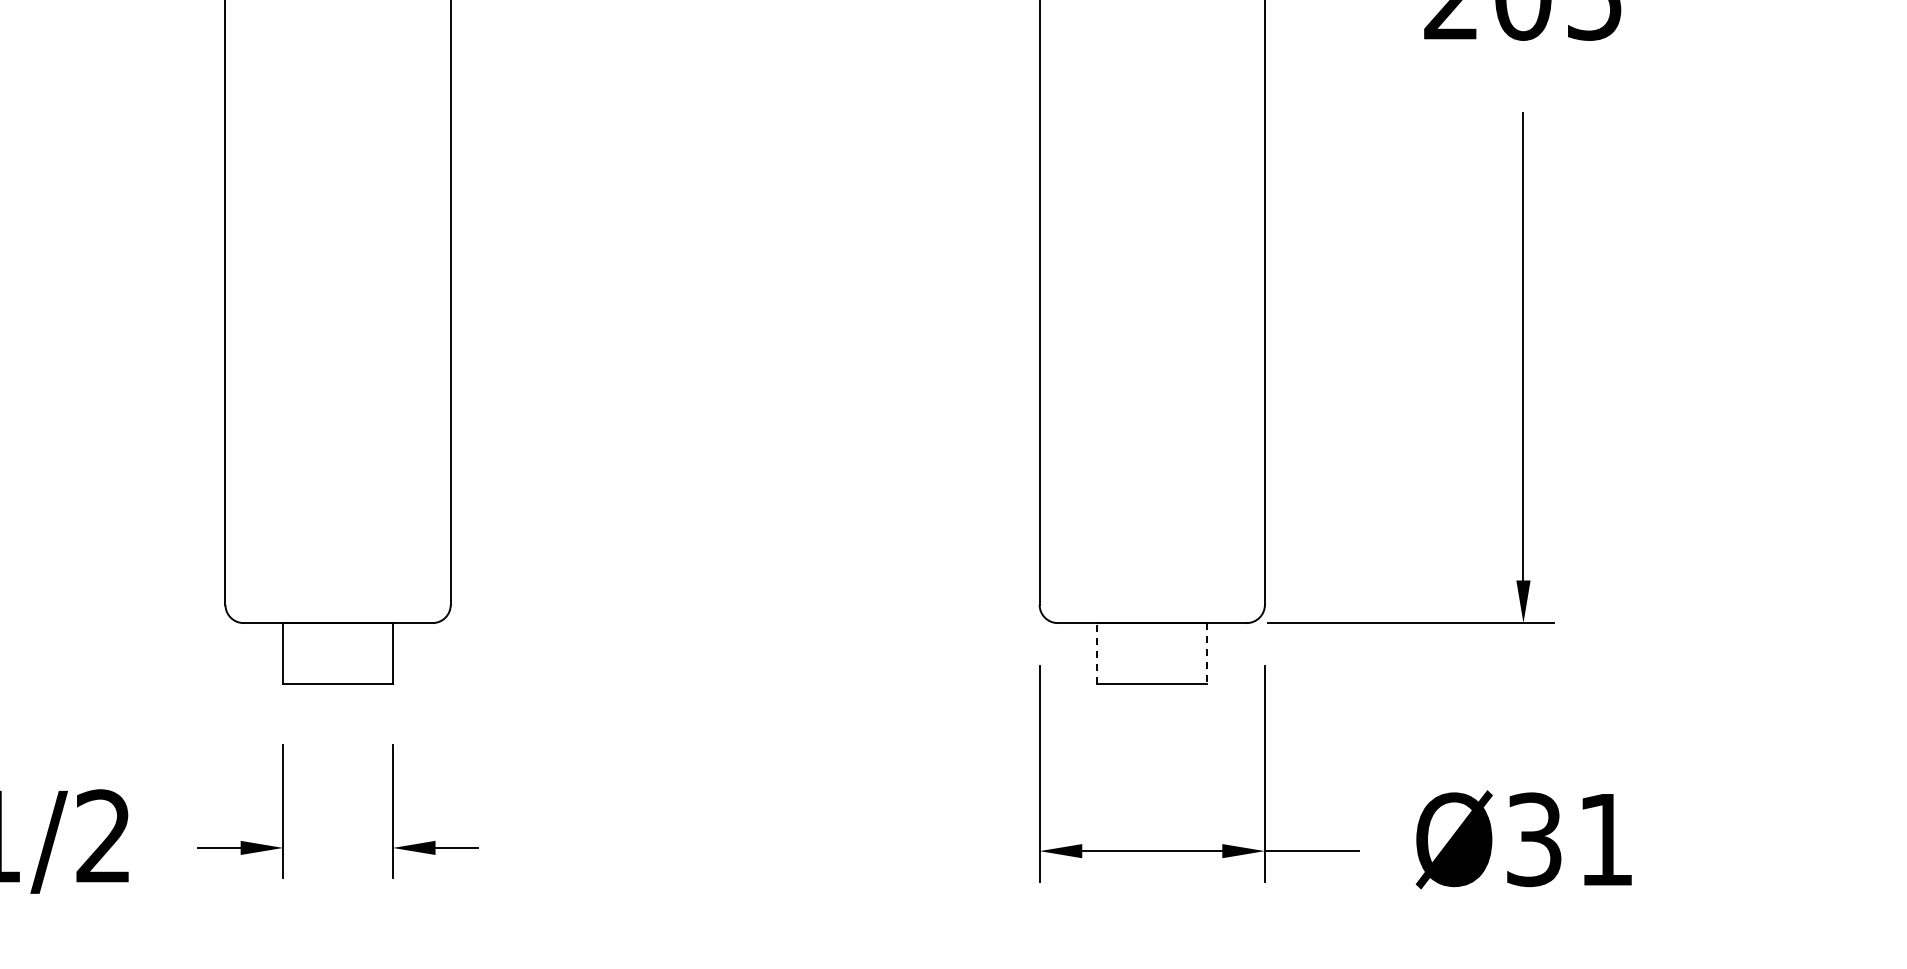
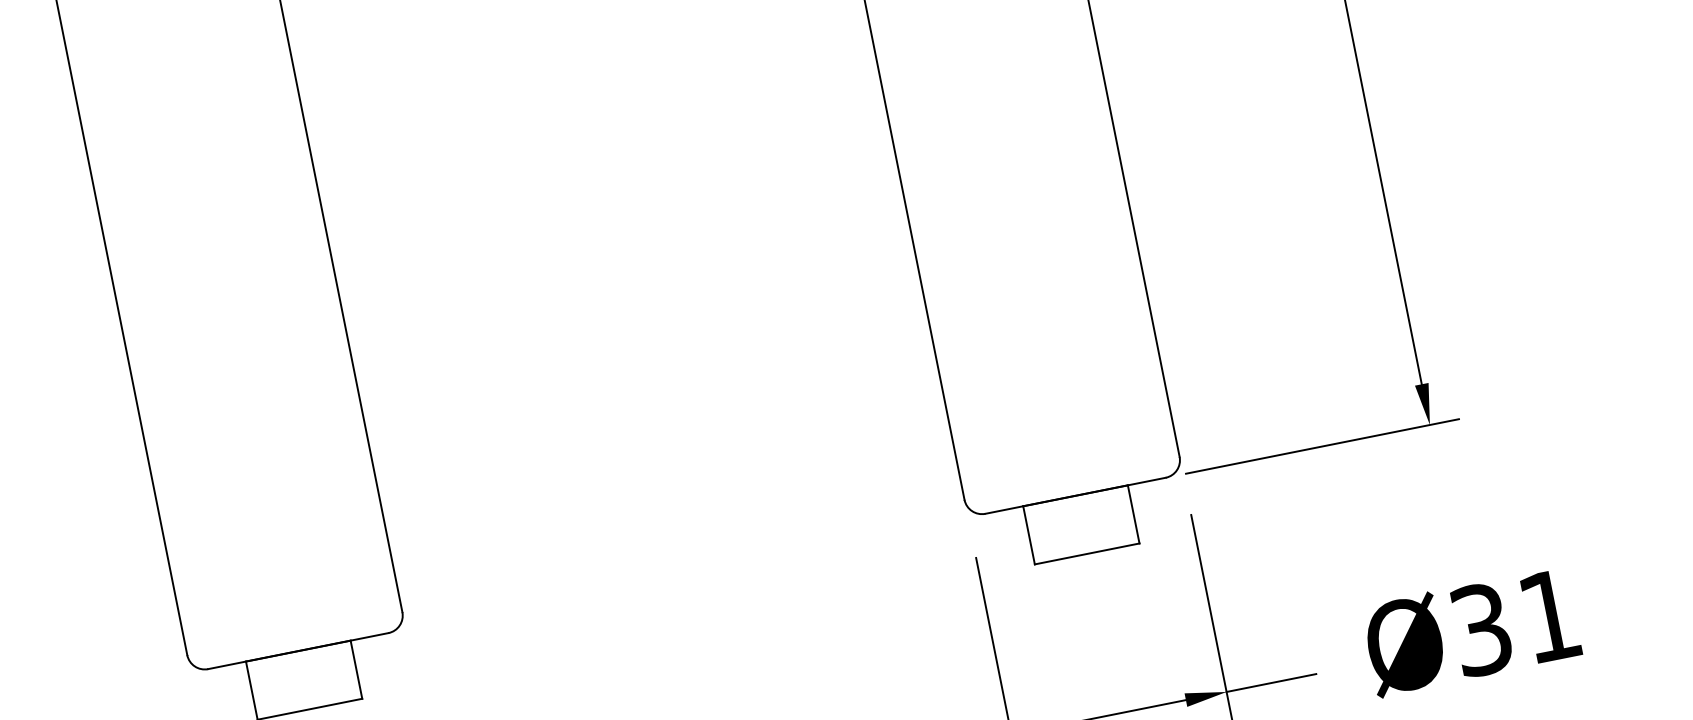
line: (1097, 653) -> (1029, 535), dashed -> solid
line: (1207, 654) -> (1134, 515), dashed -> solid

